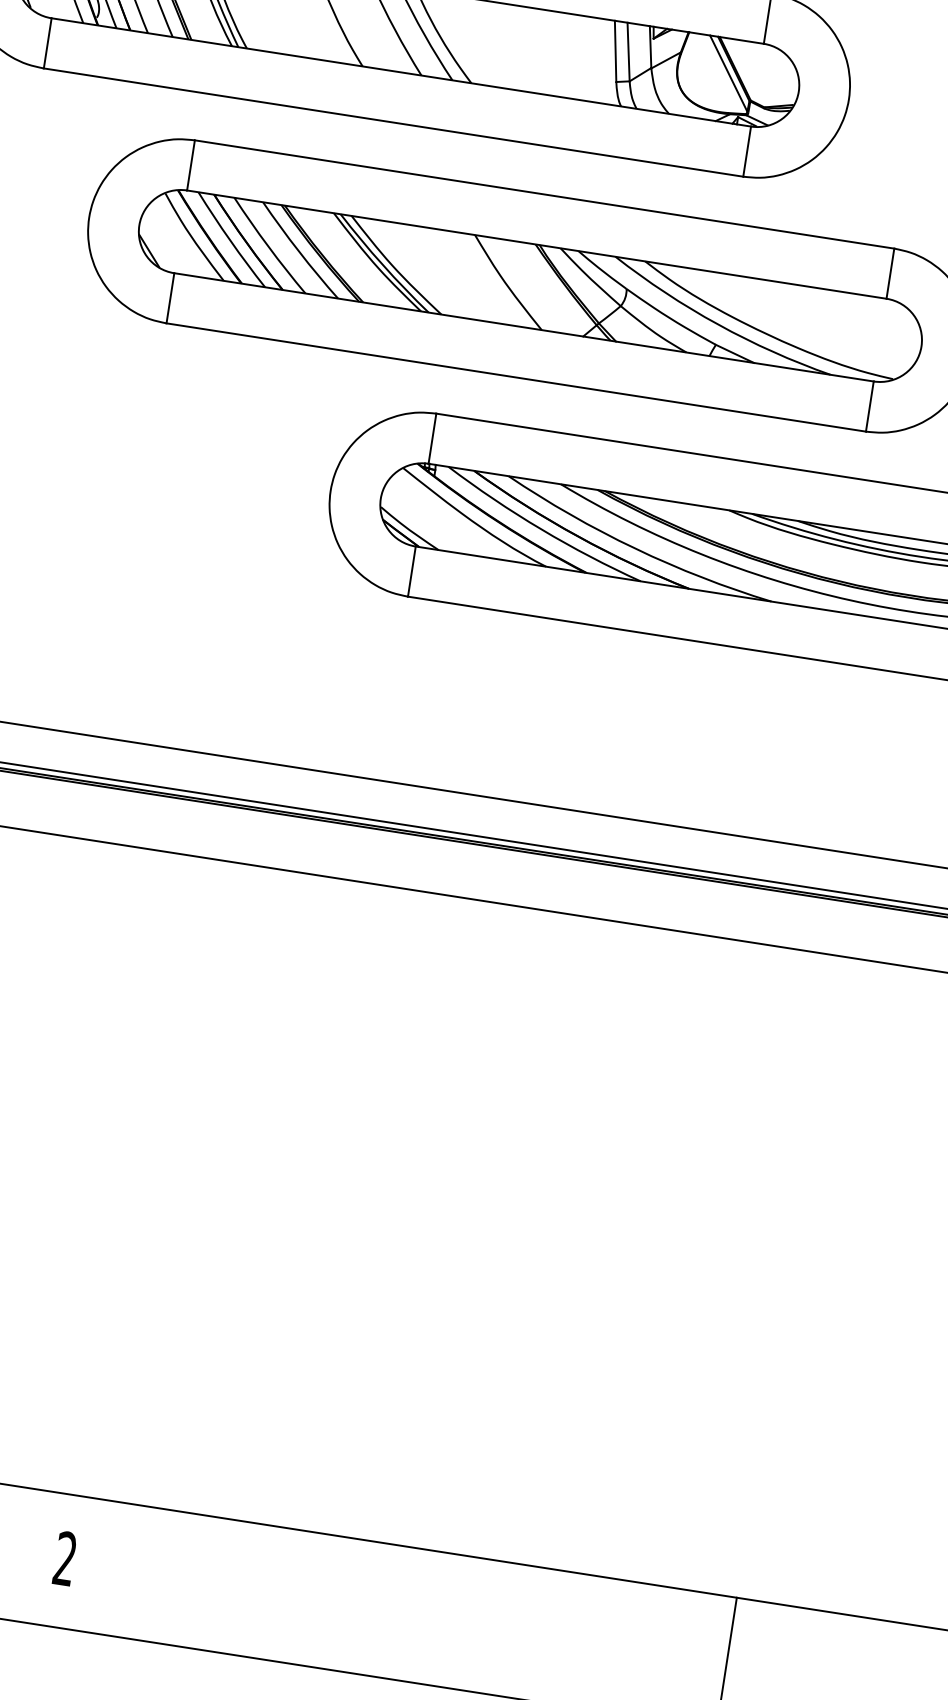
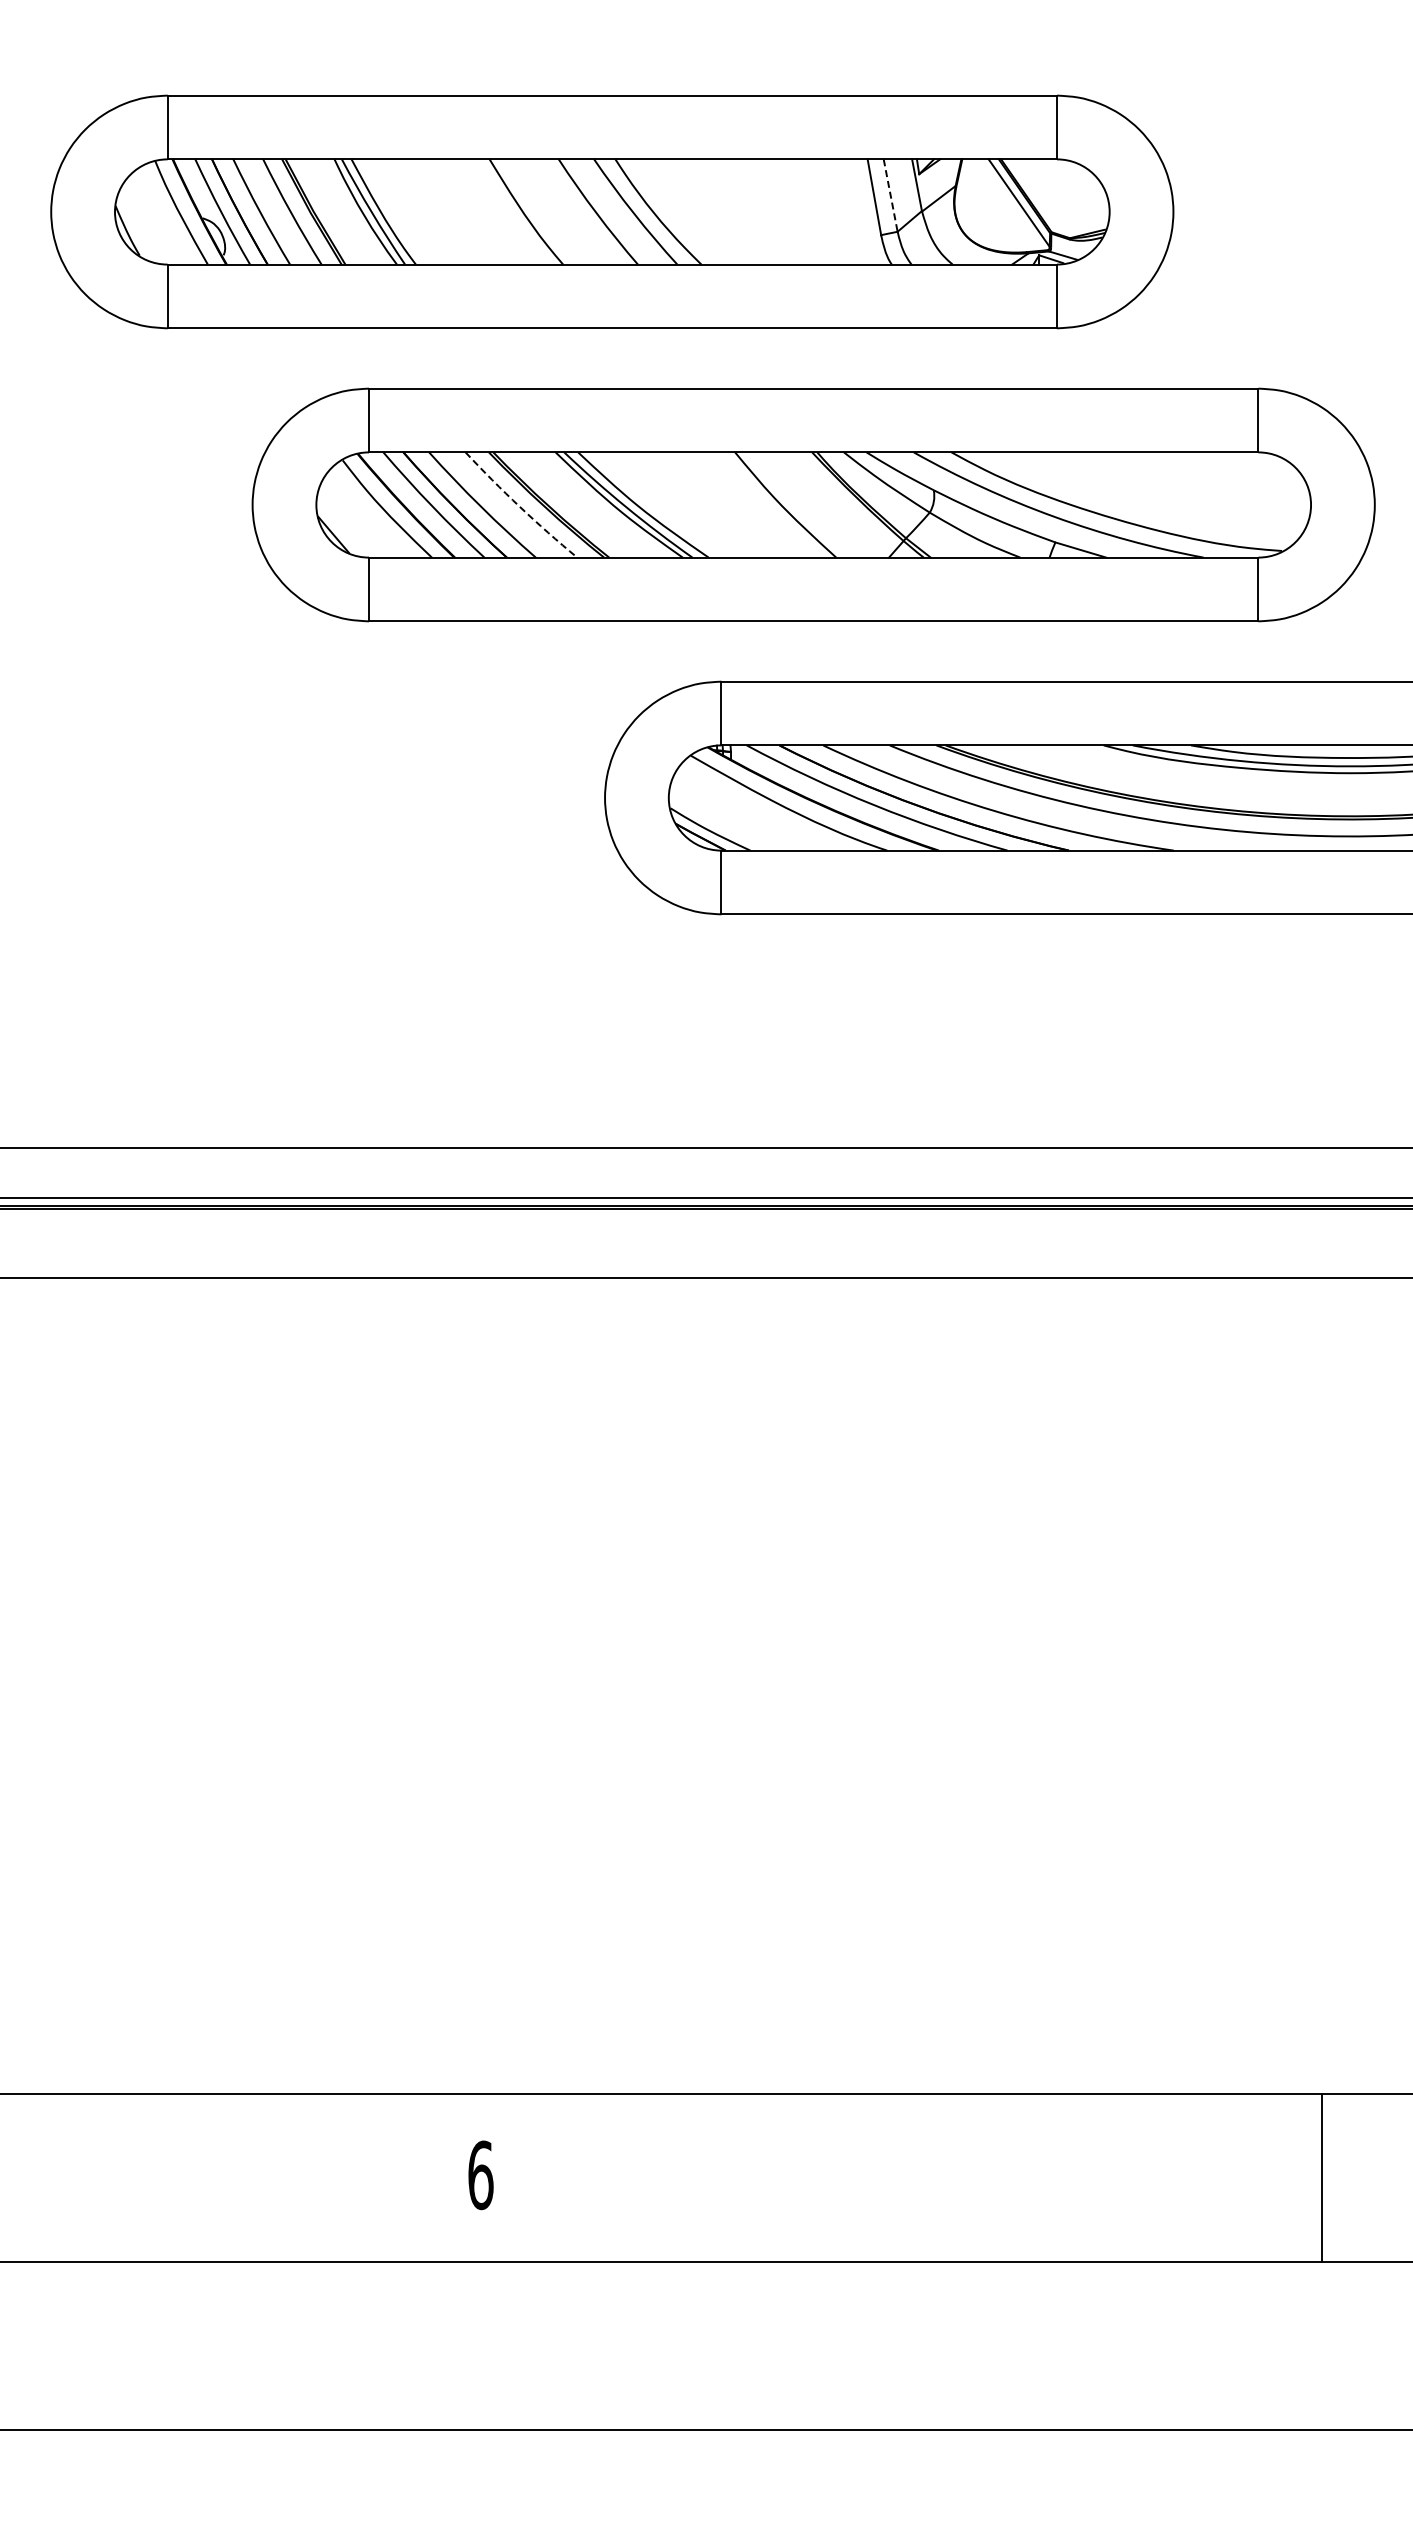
line: (628, 51) -> (890, 195), solid -> dashed
arc: (298, 251) -> (519, 506), solid -> dashed
text: (65, 1558) -> (480, 2175), 2 -> 6

